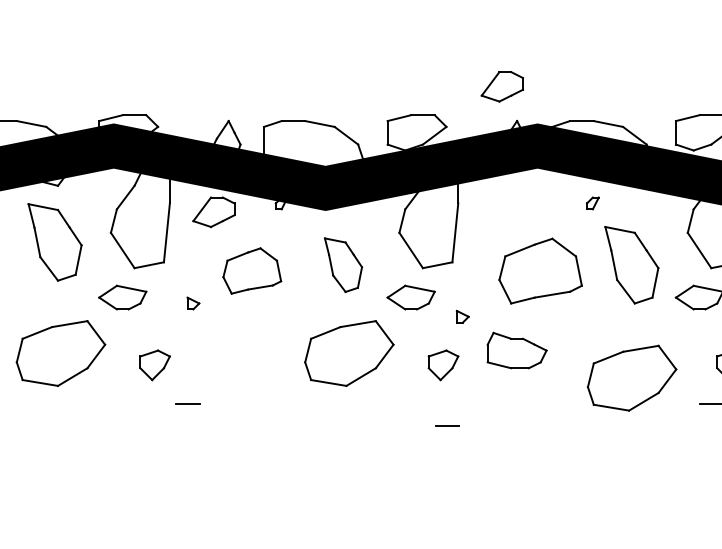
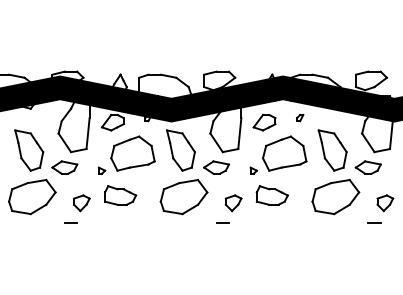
part: (502, 86) -> (264, 122), moved
part: (593, 202) -> (300, 117), moved
part: (55, 242) -> (29, 150), moved
part: (342, 265) -> (180, 150), size x1.43
part: (251, 270) -> (132, 153), size x1.43
part: (462, 316) -> (253, 170), moved
part: (228, 350) -> (120, 195), added
part: (631, 379) -> (335, 197), moved
line: (186, 401) -> (70, 222), moved
line: (447, 424) -> (222, 222), moved

